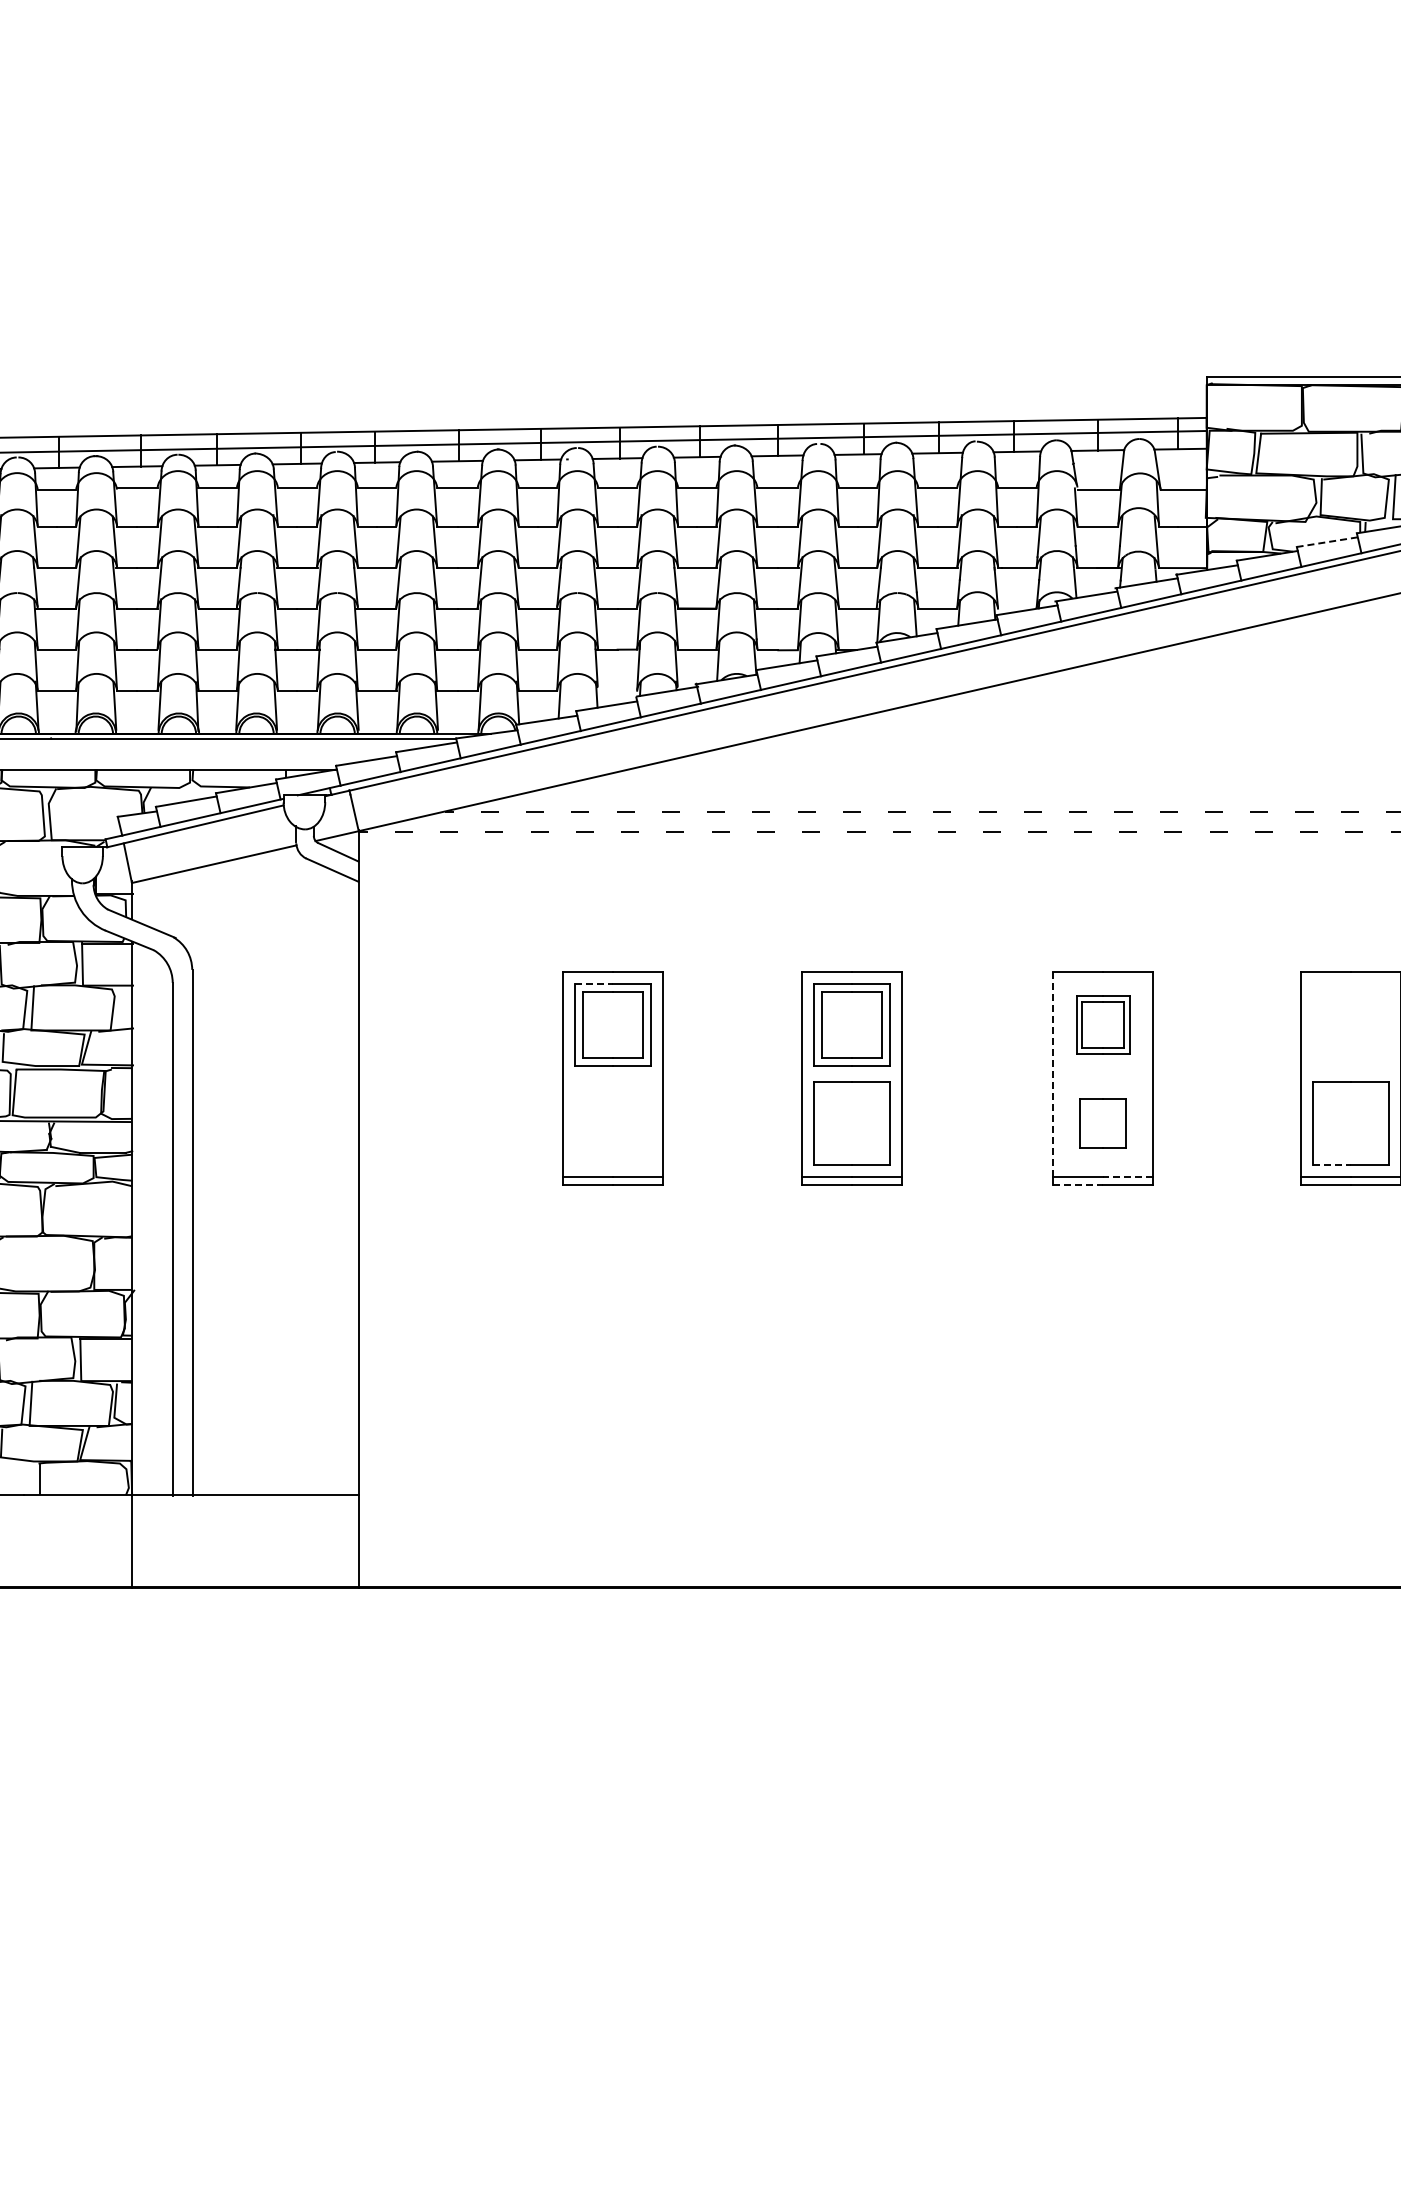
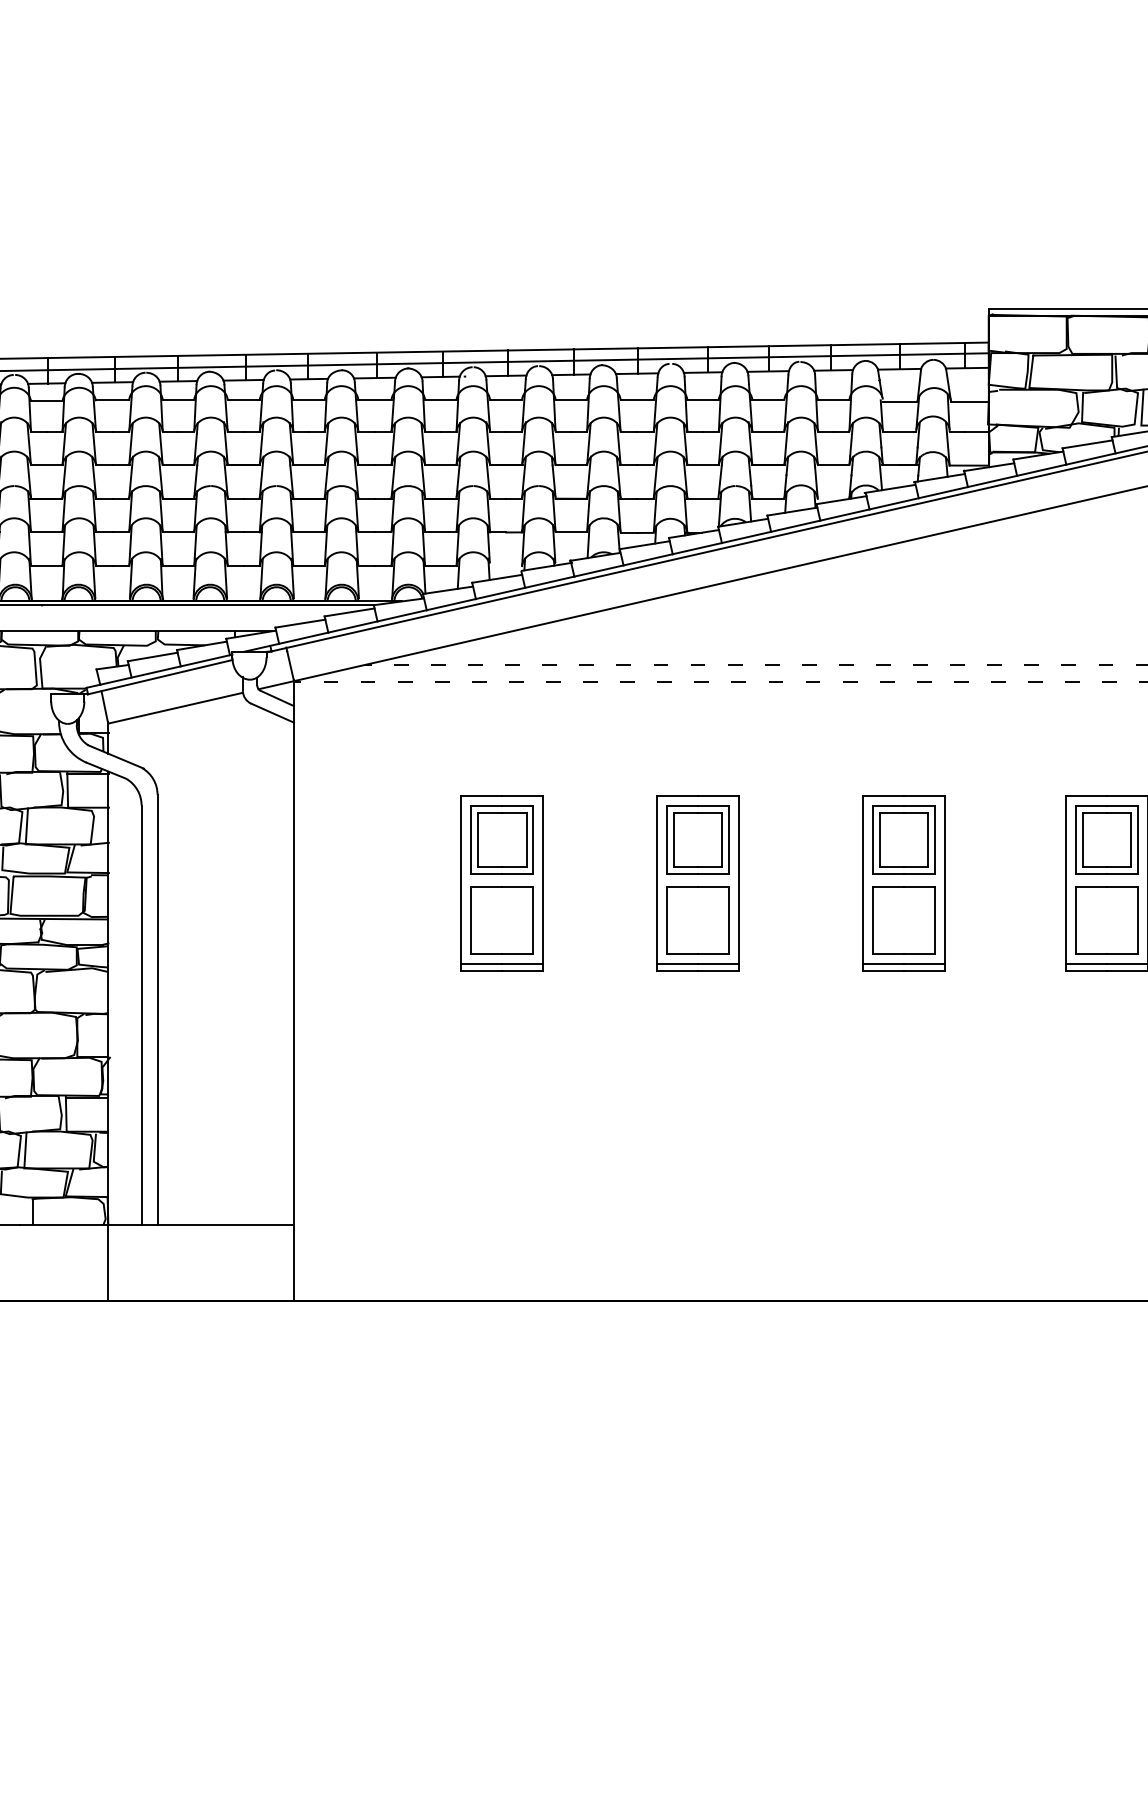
line: (1327, 542) -> (1087, 444), dashed -> solid
line: (593, 983) -> (486, 805), dashed -> solid
part: (1102, 1024) -> (903, 839), size x1.43
part: (1350, 1024) -> (1106, 839), added
line: (1052, 1074) -> (862, 880), dashed -> solid
part: (612, 1123) -> (501, 920), added
part: (1102, 1123) -> (903, 920), size x1.67
line: (1331, 1164) -> (1090, 954), dashed -> solid
line: (1127, 1176) -> (923, 964), dashed -> solid
line: (1078, 1185) -> (883, 971), dashed -> solid

